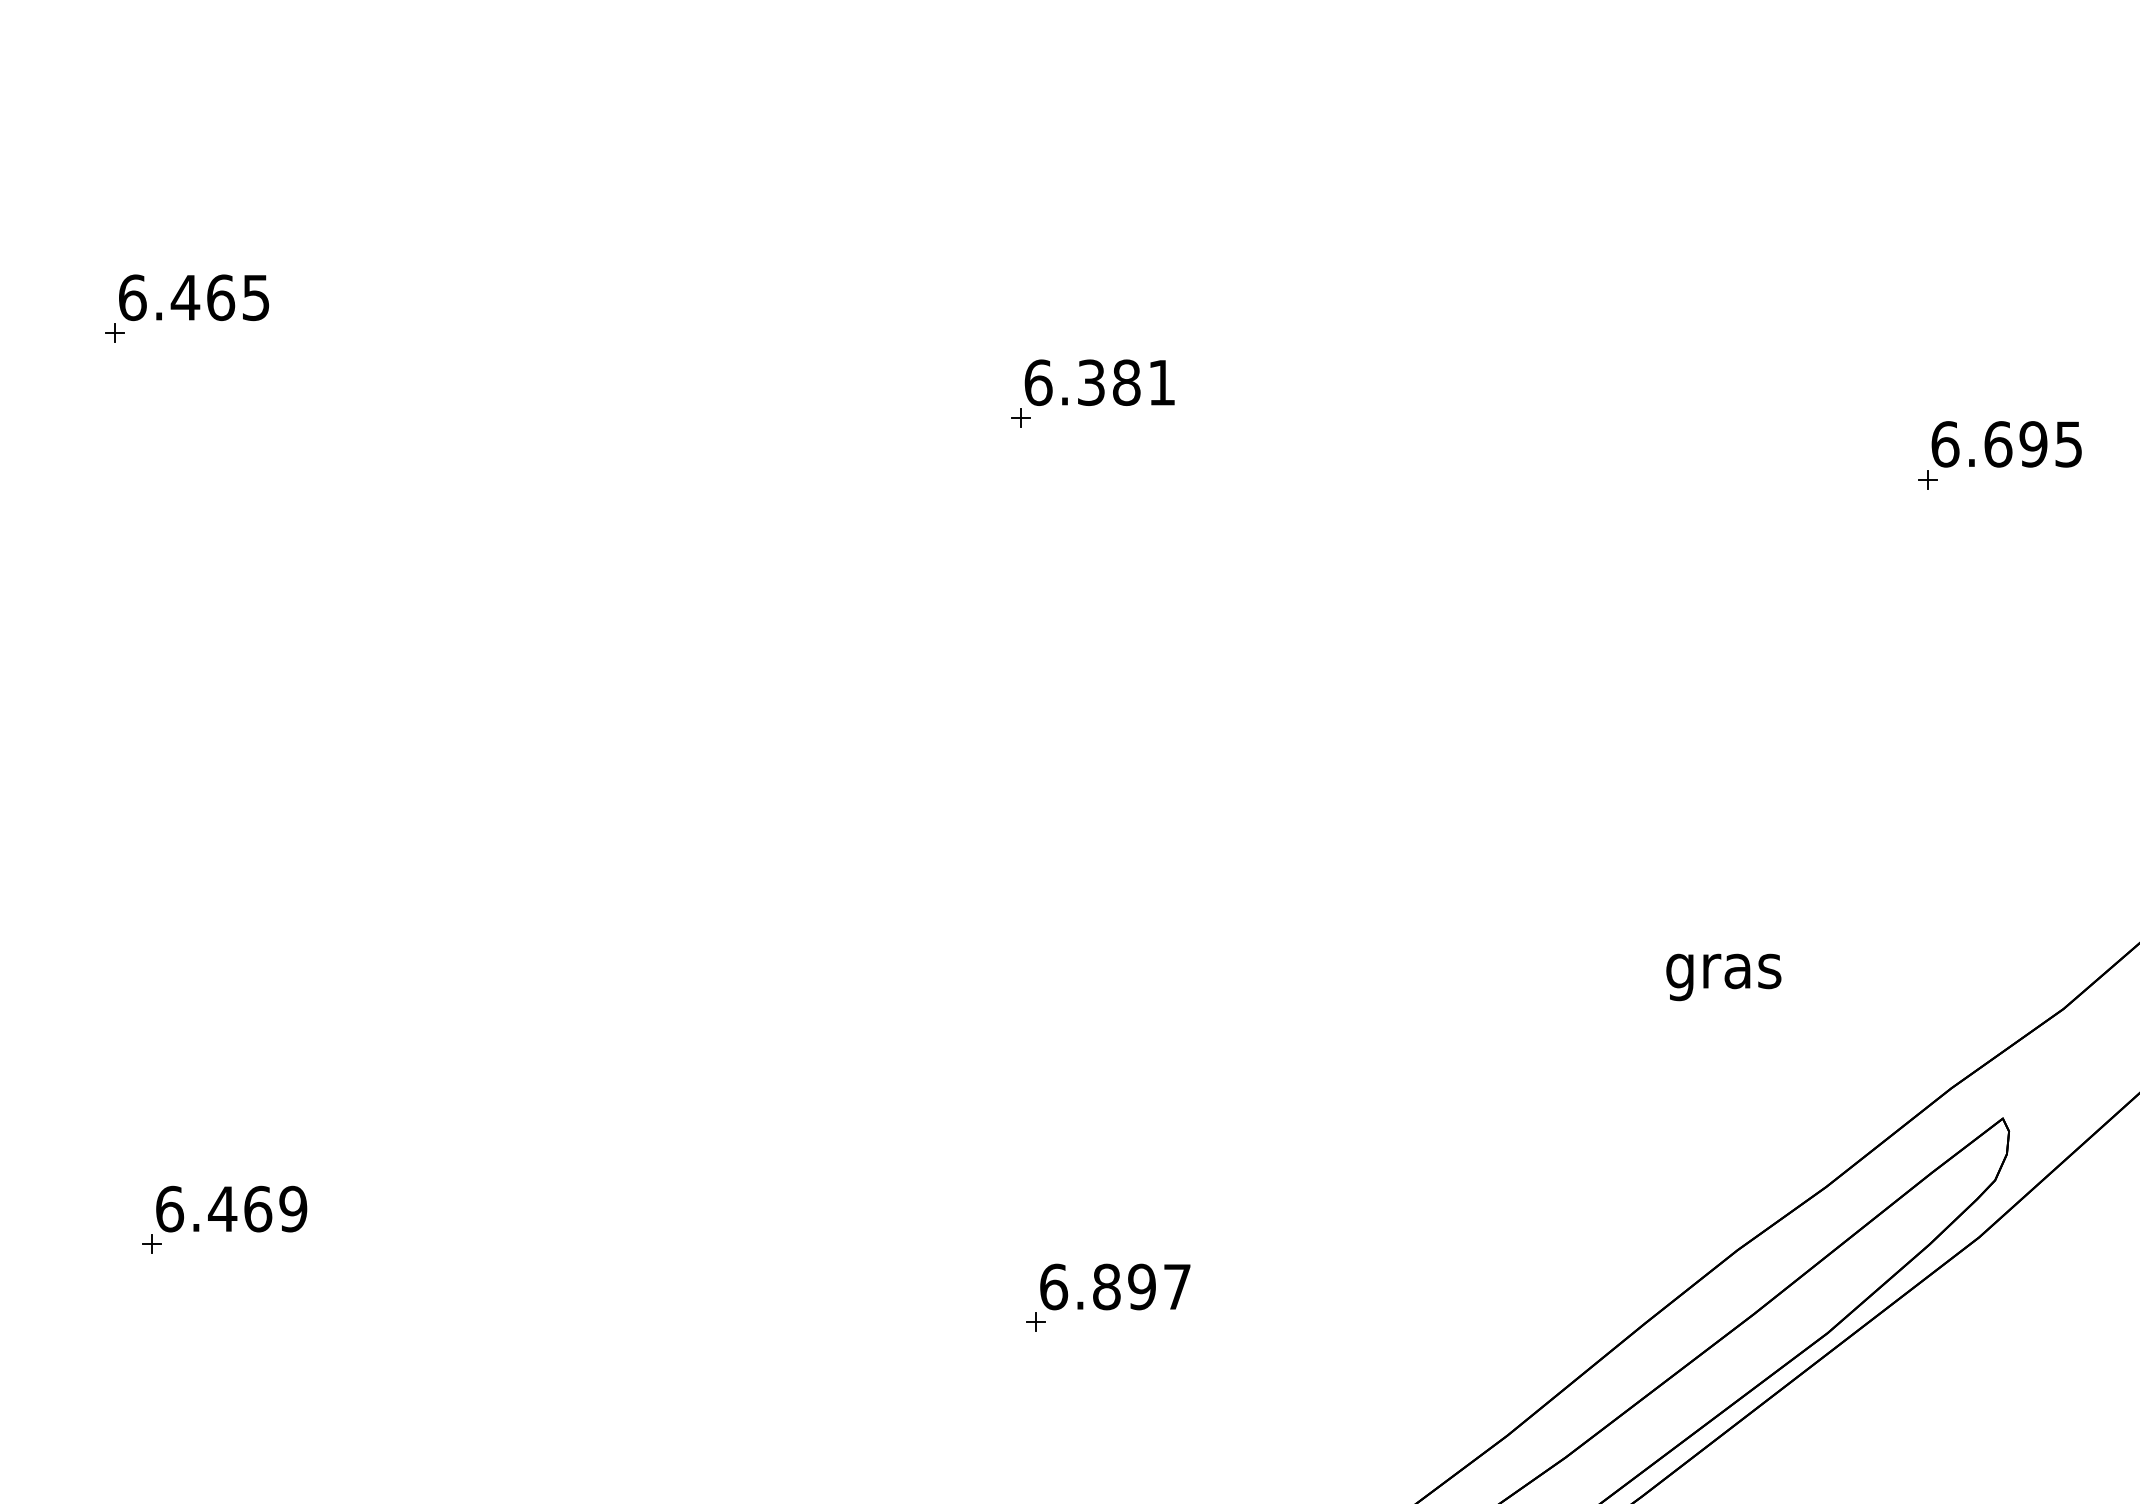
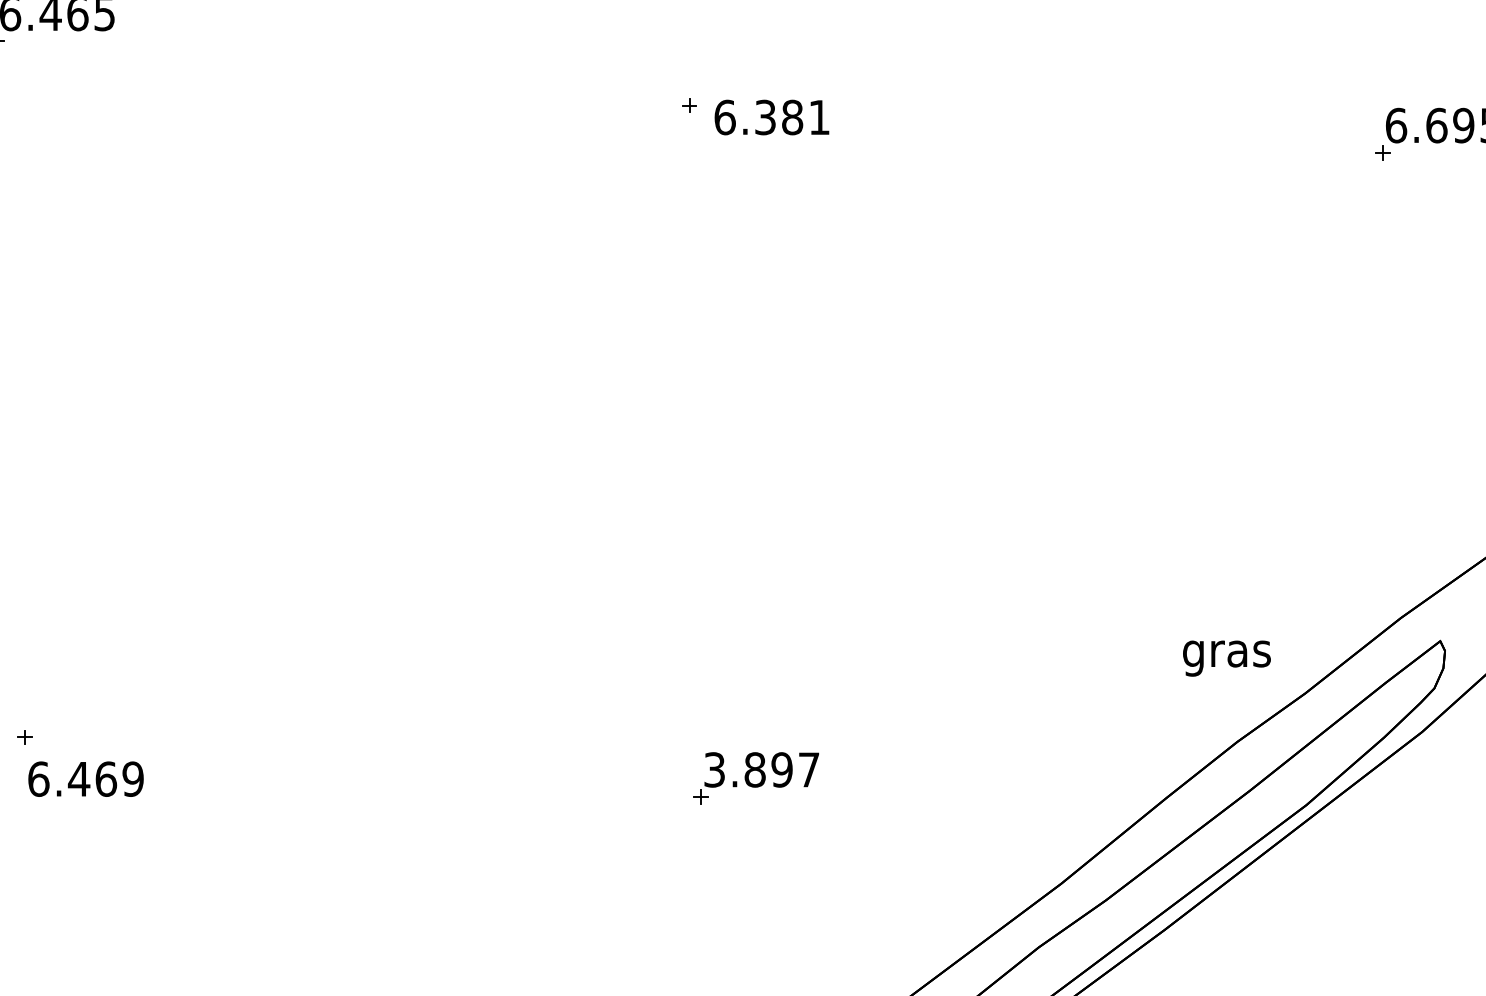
text: (1099, 382) -> (771, 117), moved
text: (1723, 977) -> (1226, 658), moved
text: (231, 1208) -> (85, 778), moved
text: (1054, 1286) -> (715, 769), 6.897 -> 3.897

